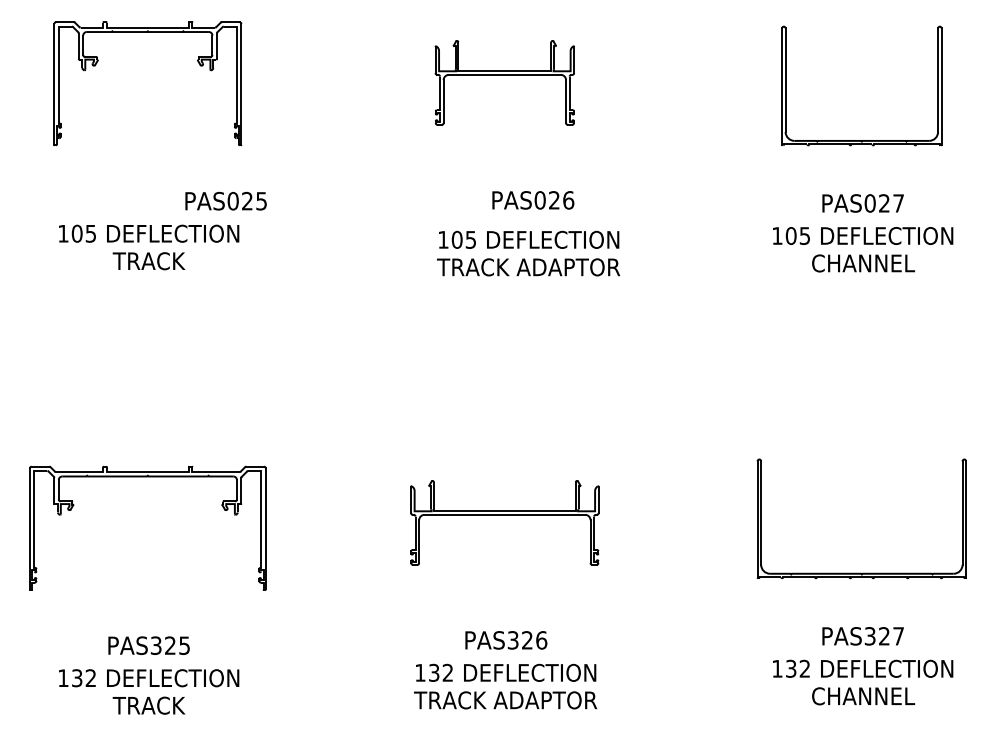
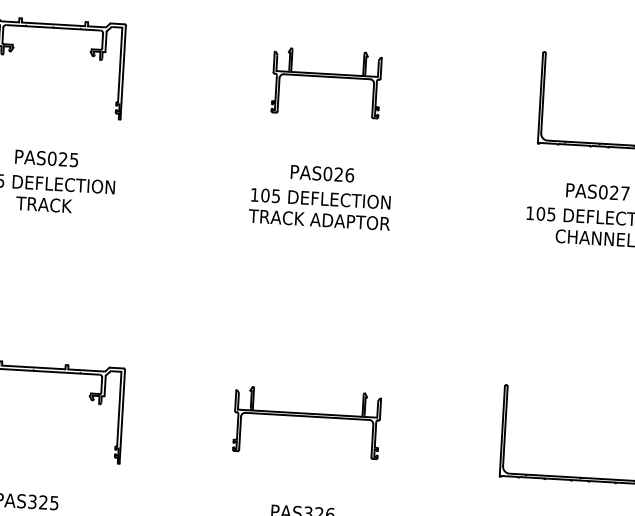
text: (225, 200) -> (46, 157), moved
text: (533, 200) -> (322, 173), moved
text: (528, 253) -> (319, 209), moved

